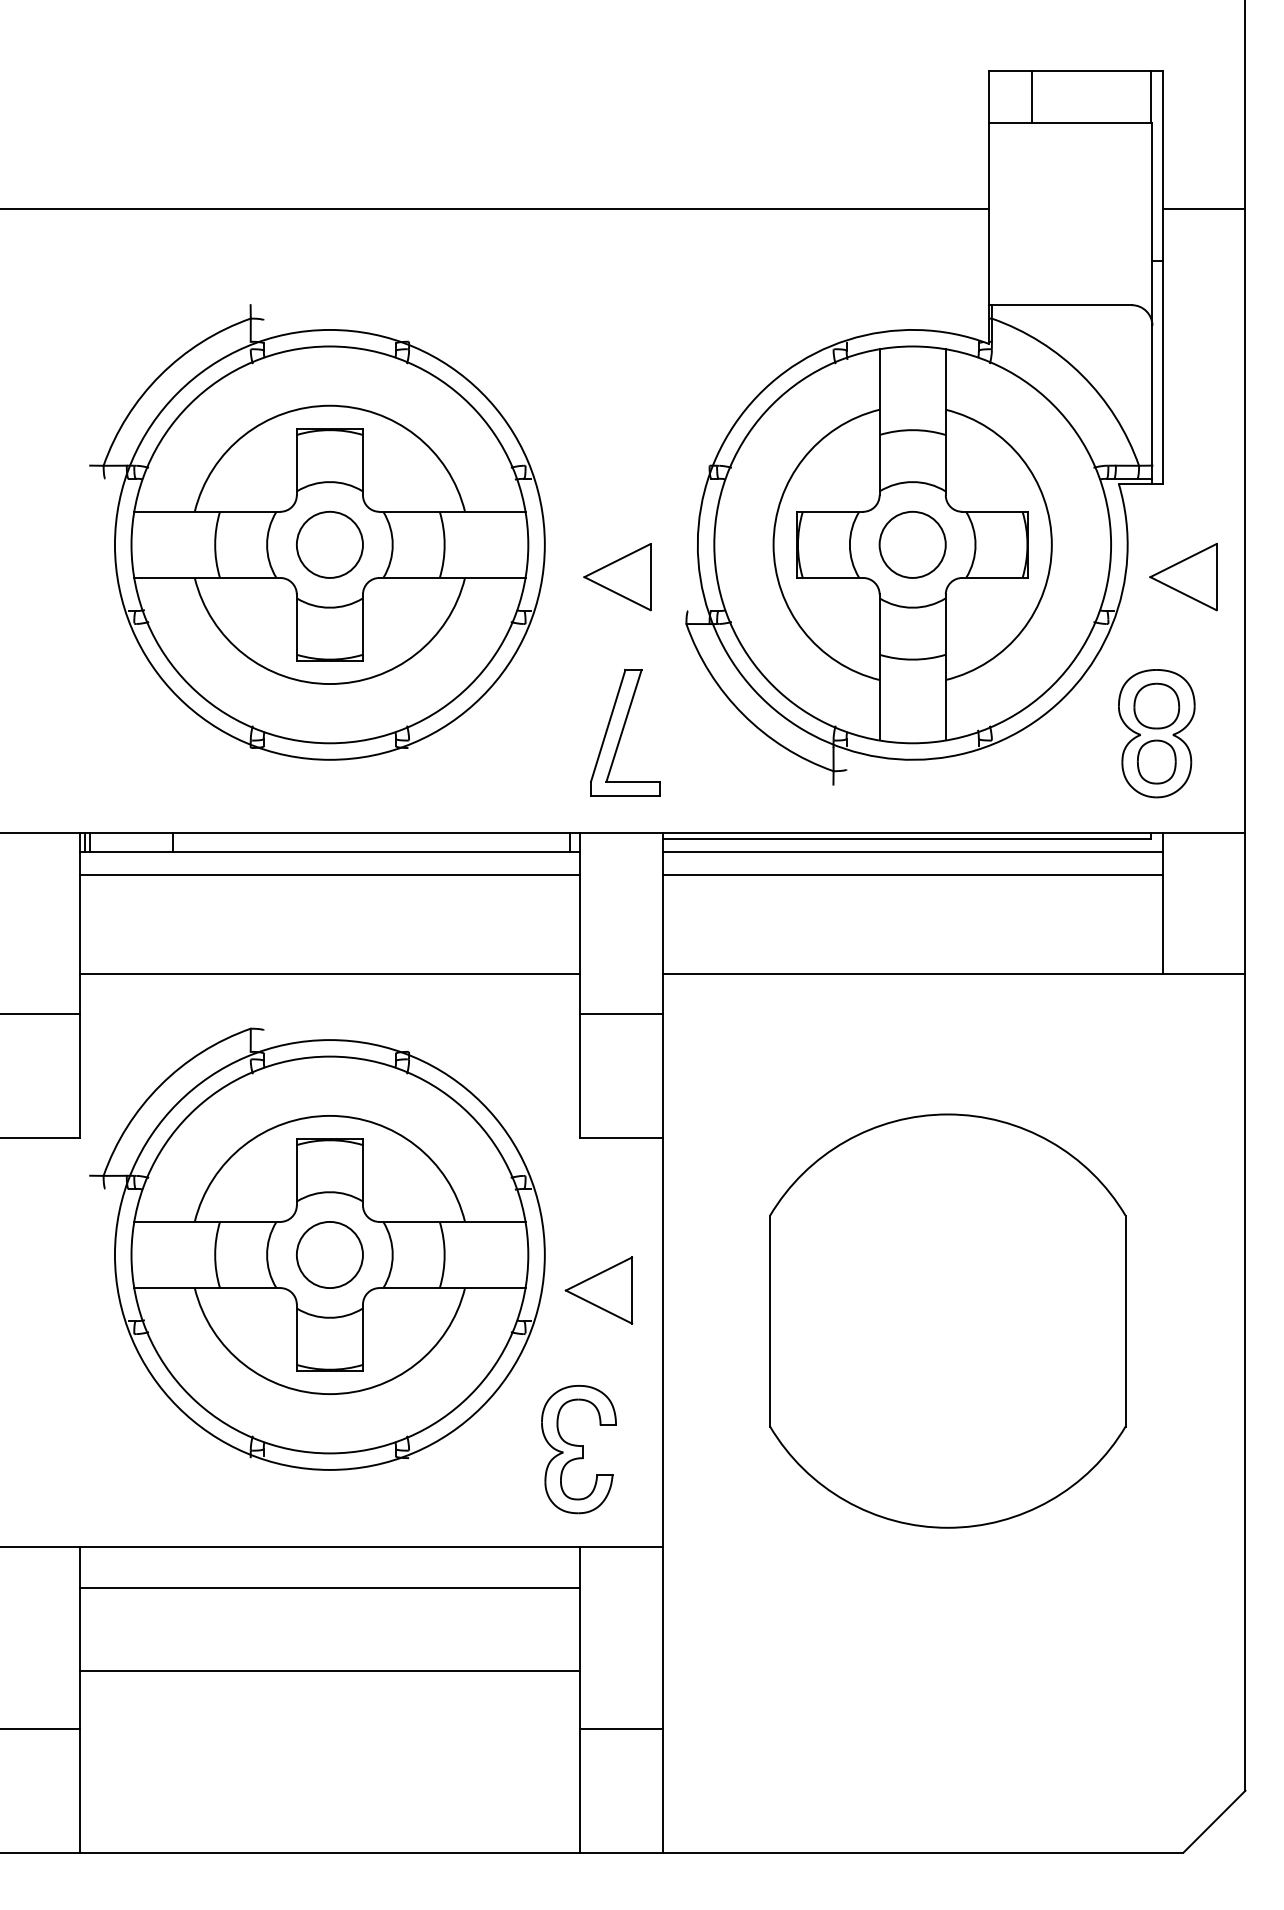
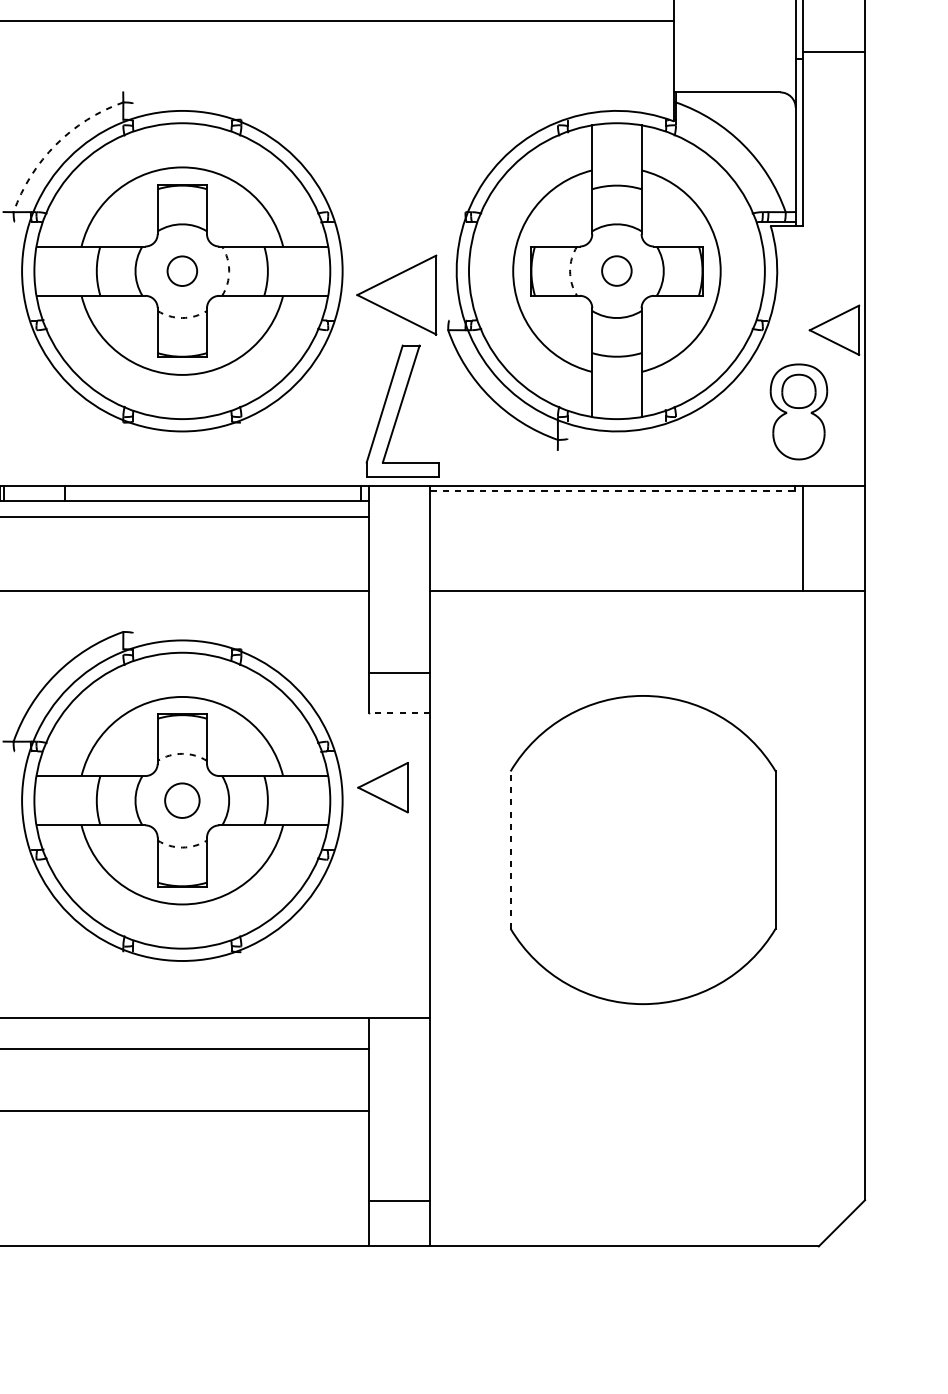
line: (1203, 209) -> (833, 52), moved
arc: (160, 375) -> (56, 144), solid -> dashed
circle: (329, 544) -> (182, 270), size x0.6
arc: (392, 544) -> (229, 270), solid -> dashed
arc: (849, 544) -> (569, 270), solid -> dashed
circle: (912, 544) -> (616, 270), size x0.6
part: (617, 577) -> (396, 295), size x1.6
part: (1183, 577) -> (834, 330), moved
arc: (329, 607) -> (182, 317), solid -> dashed
part: (625, 732) -> (402, 411), size x1.4
part: (1156, 761) -> (798, 432), removed
line: (907, 839) -> (613, 490), solid -> dashed
line: (912, 852) -> (616, 500), removed
line: (912, 874) -> (616, 516), removed
line: (620, 1013) -> (399, 672), moved
line: (620, 1137) -> (399, 713), solid -> dashed
arc: (329, 1192) -> (182, 754), solid -> dashed
circle: (329, 1254) -> (182, 800), size x0.7
part: (598, 1290) -> (382, 787), moved
arc: (329, 1317) -> (182, 847), solid -> dashed
line: (770, 1320) -> (510, 849), solid -> dashed
part: (578, 1449) -> (367, 945), removed
line: (620, 1728) -> (399, 1200), moved

